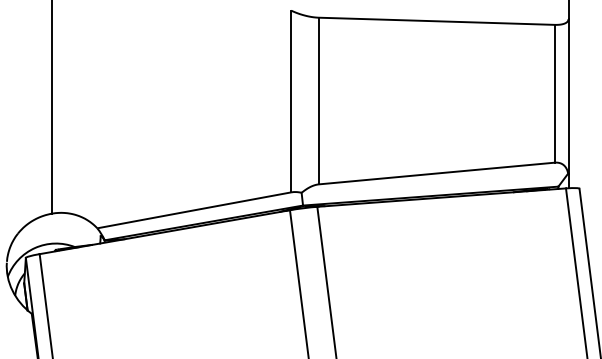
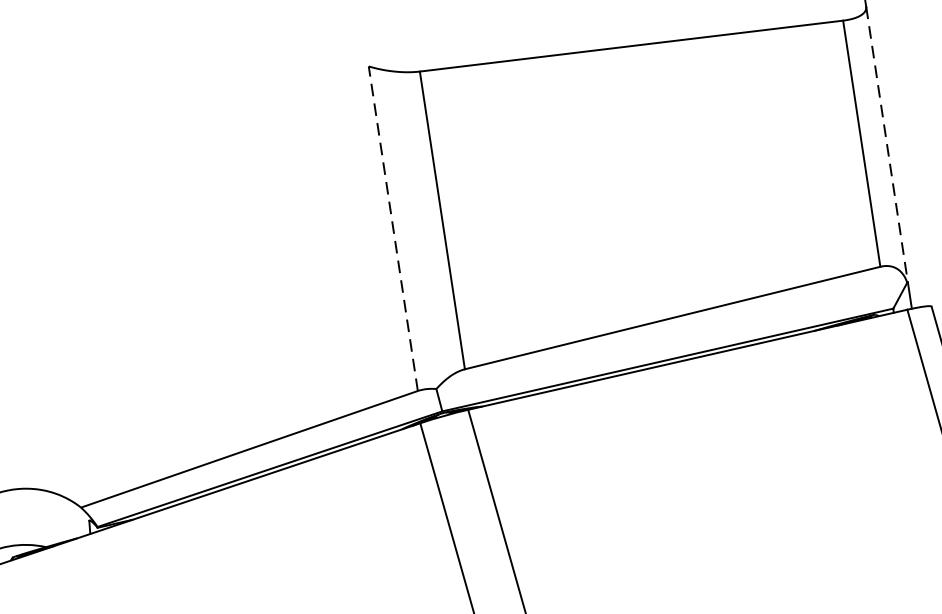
line: (568, 96) -> (887, 144), solid -> dashed
line: (291, 101) -> (393, 228), solid -> dashed

